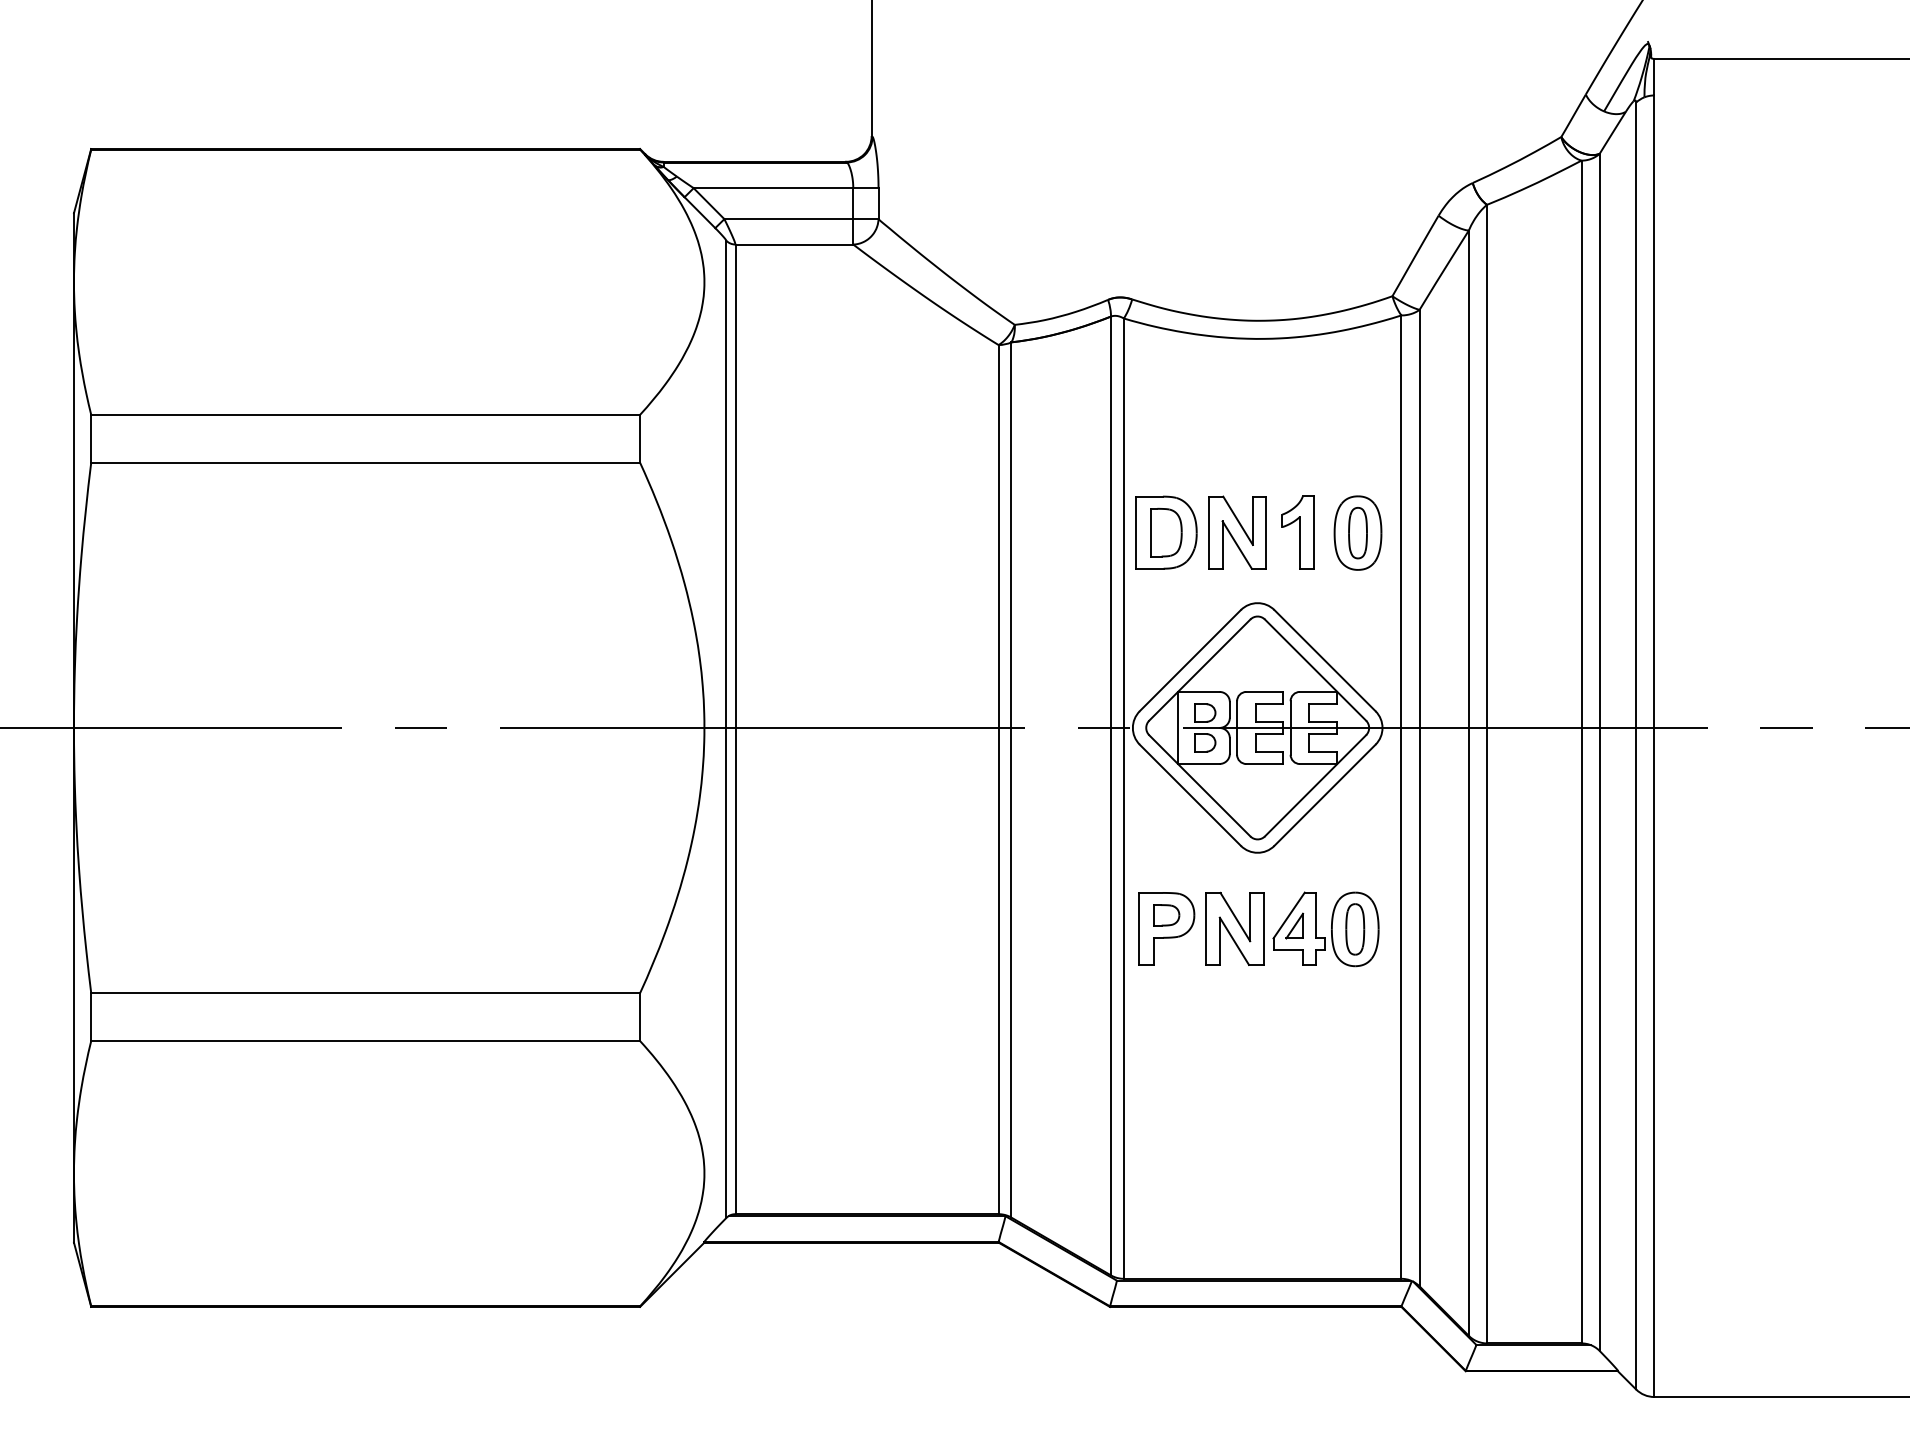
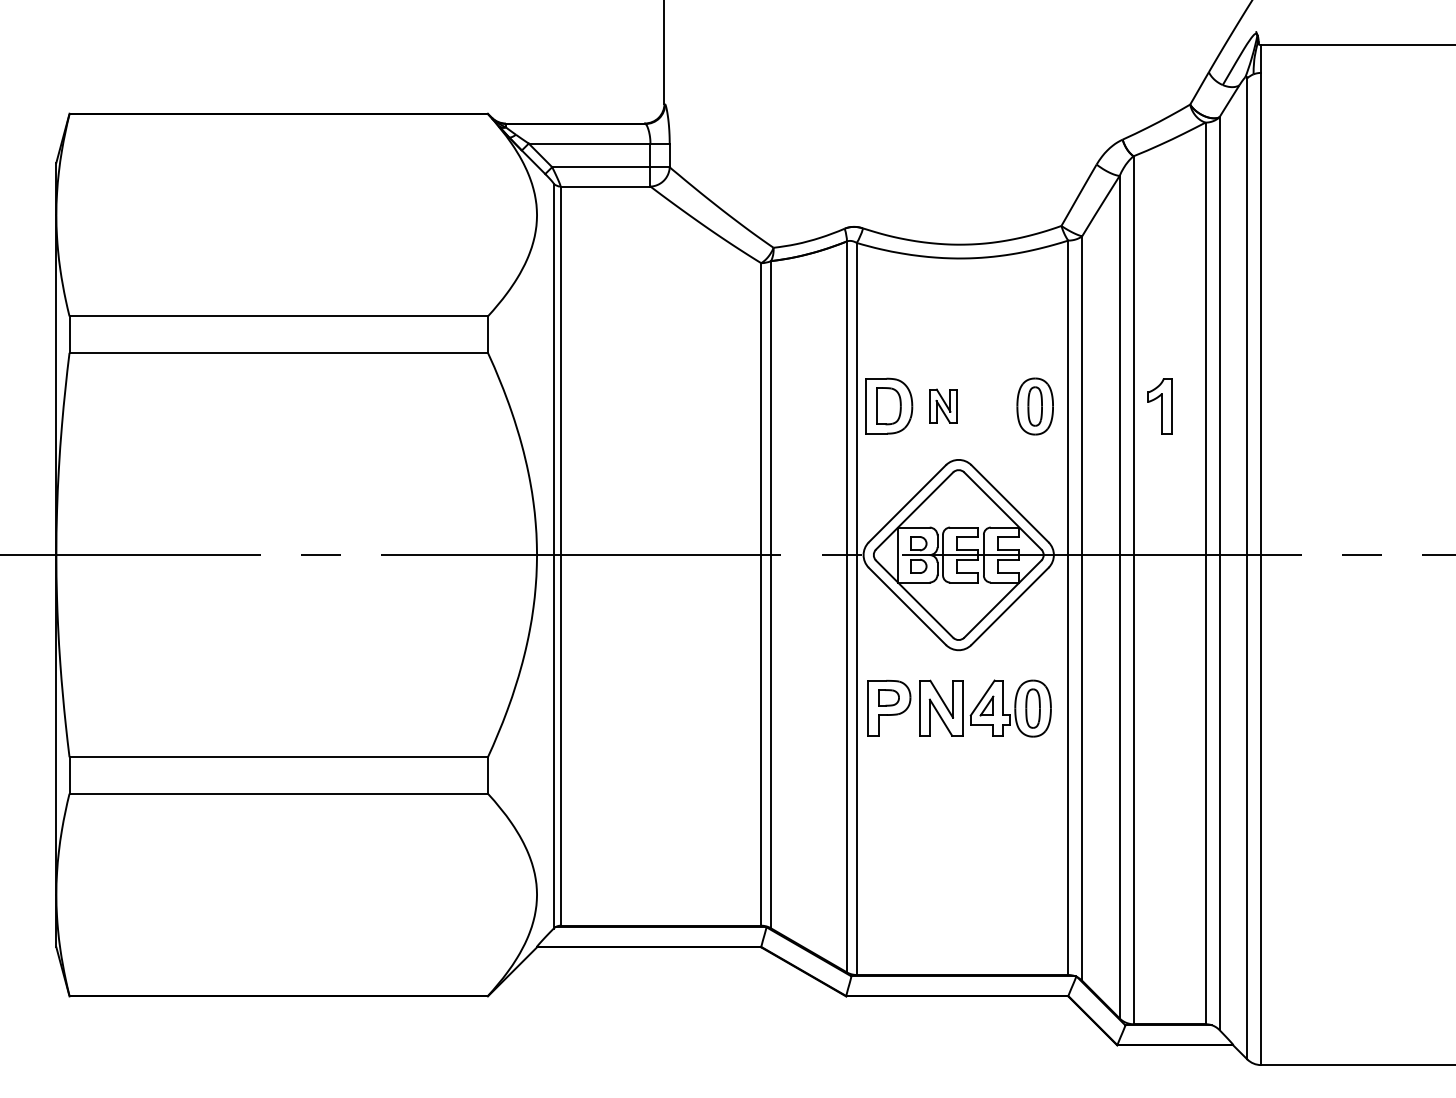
part: (1237, 532) -> (943, 406), size x0.6
part: (1297, 532) -> (1159, 406), moved

